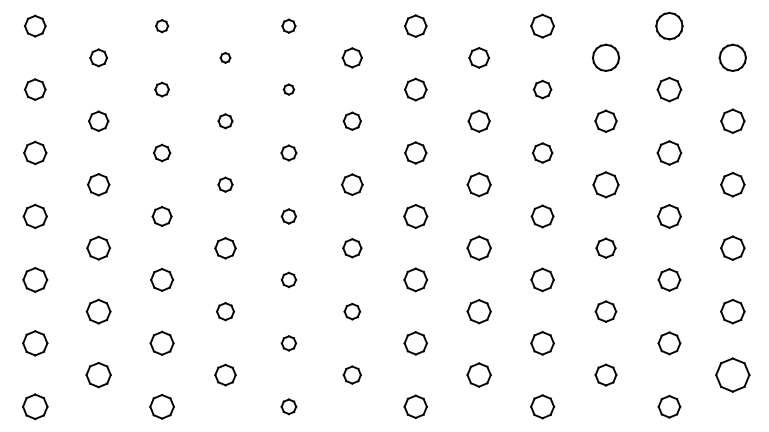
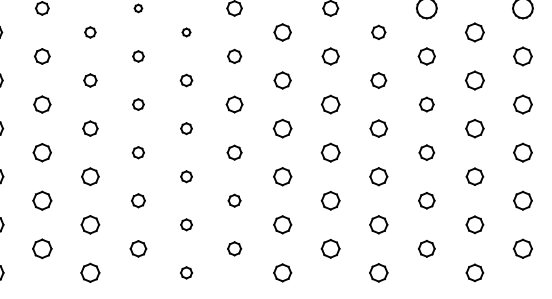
part: (605, 184) -> (426, 104), size x0.71
part: (225, 247) -> (138, 152), size x0.71
part: (732, 374) -> (522, 248), size x0.71

